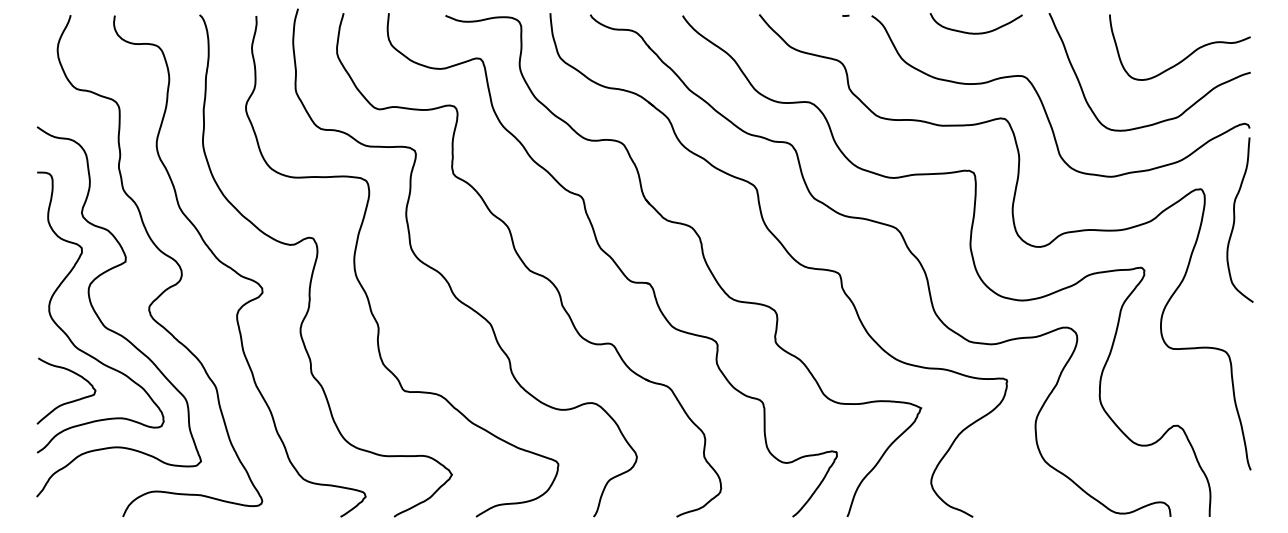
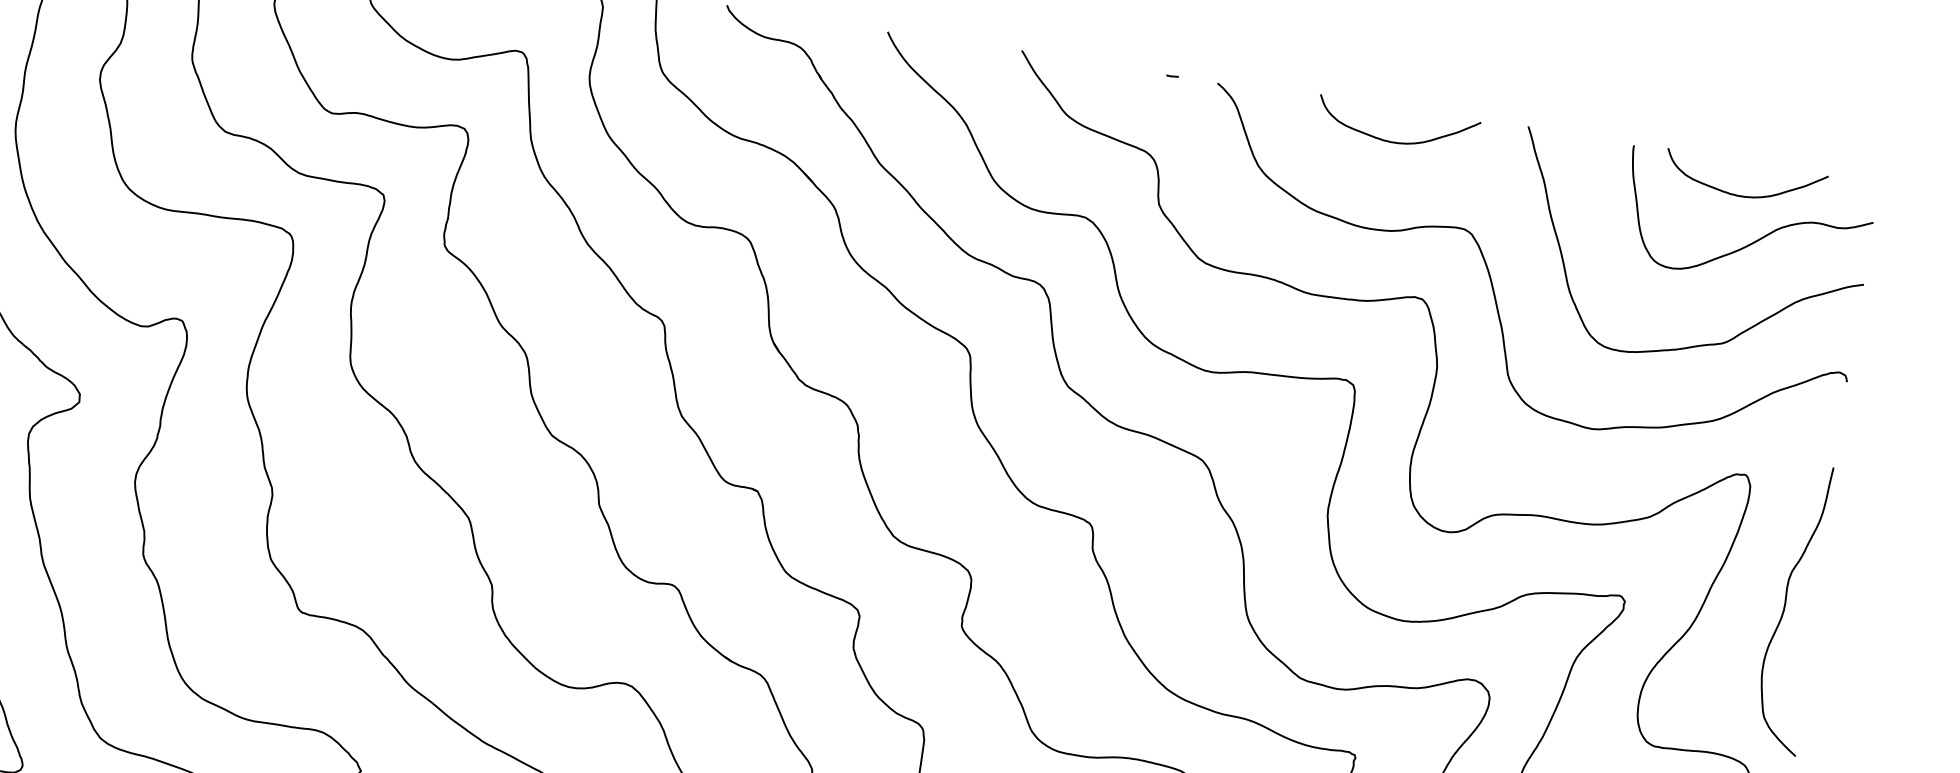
curve: (1174, 32) -> (1741, 194), added
curve: (1235, 219) -> (1786, 606), moved

